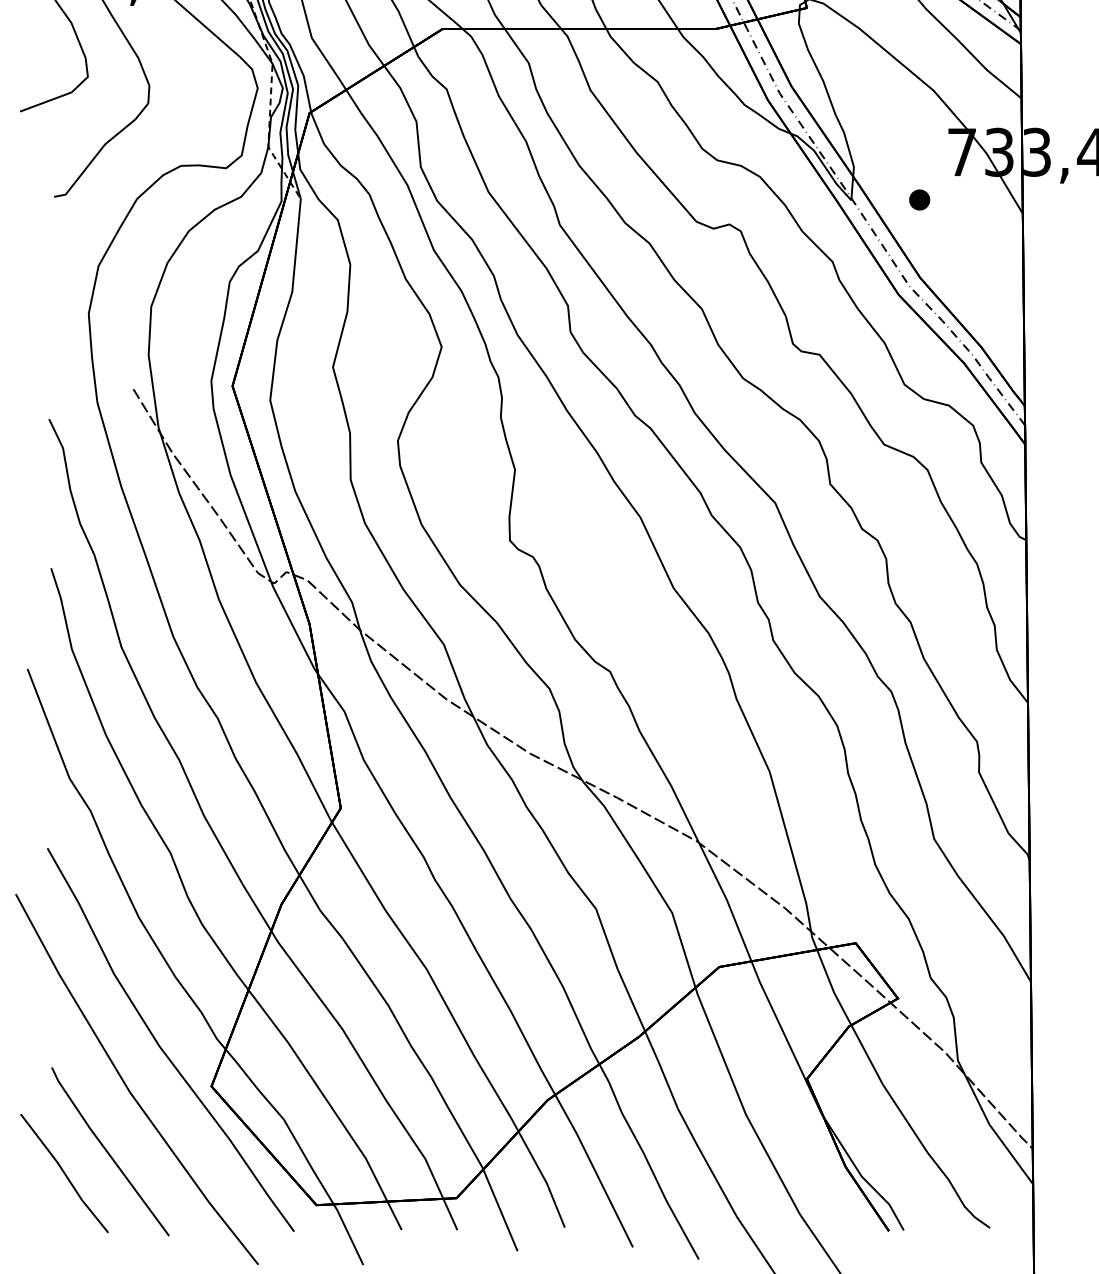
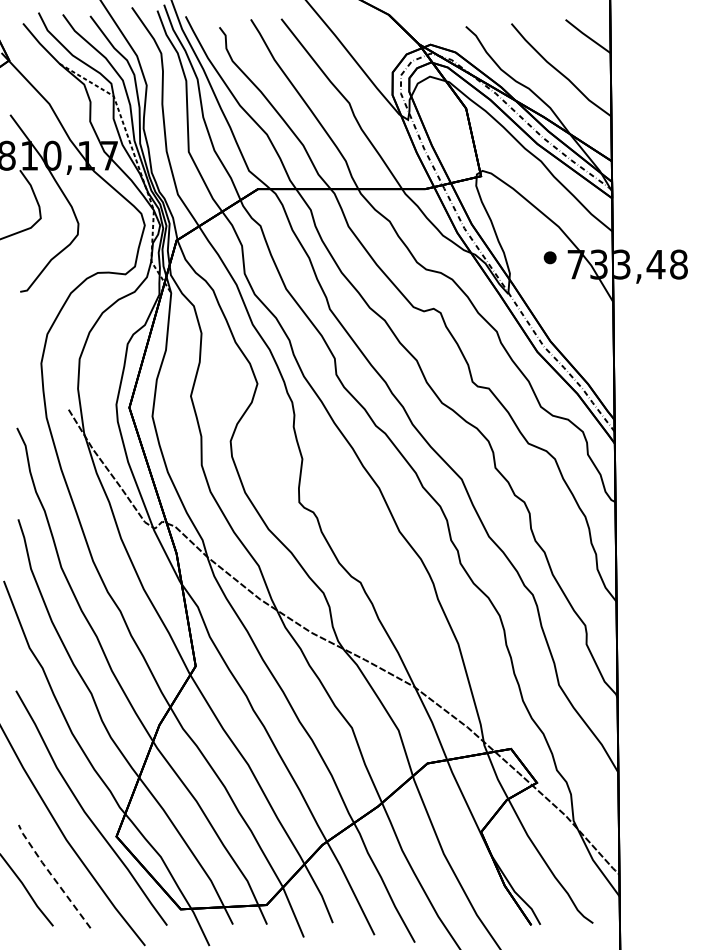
part: (918, 199) -> (549, 257), moved
line: (106, 1151) -> (52, 876), solid -> dashed

